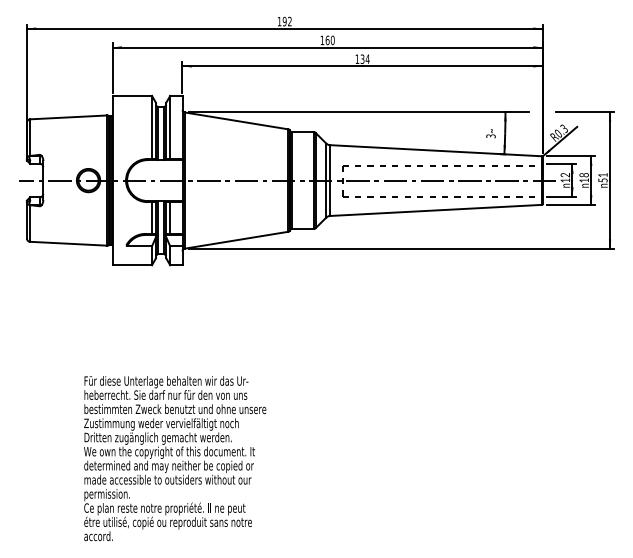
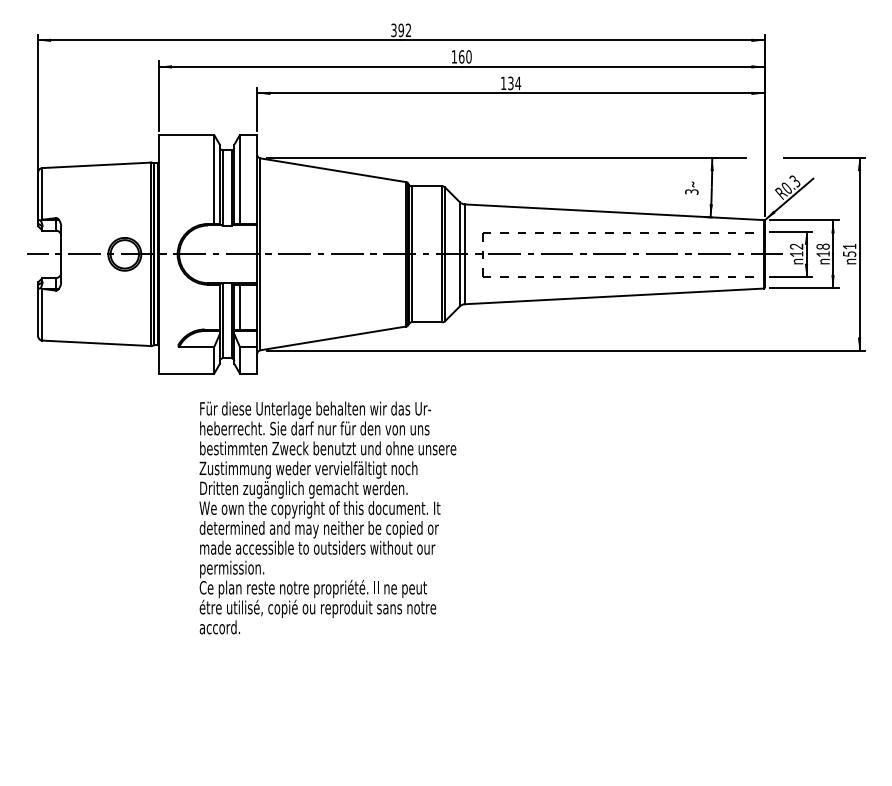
text: (279, 21) -> (393, 30), 192 -> 392
line: (152, 217) -> (214, 306), removed
text: (174, 458) -> (327, 517), moved

